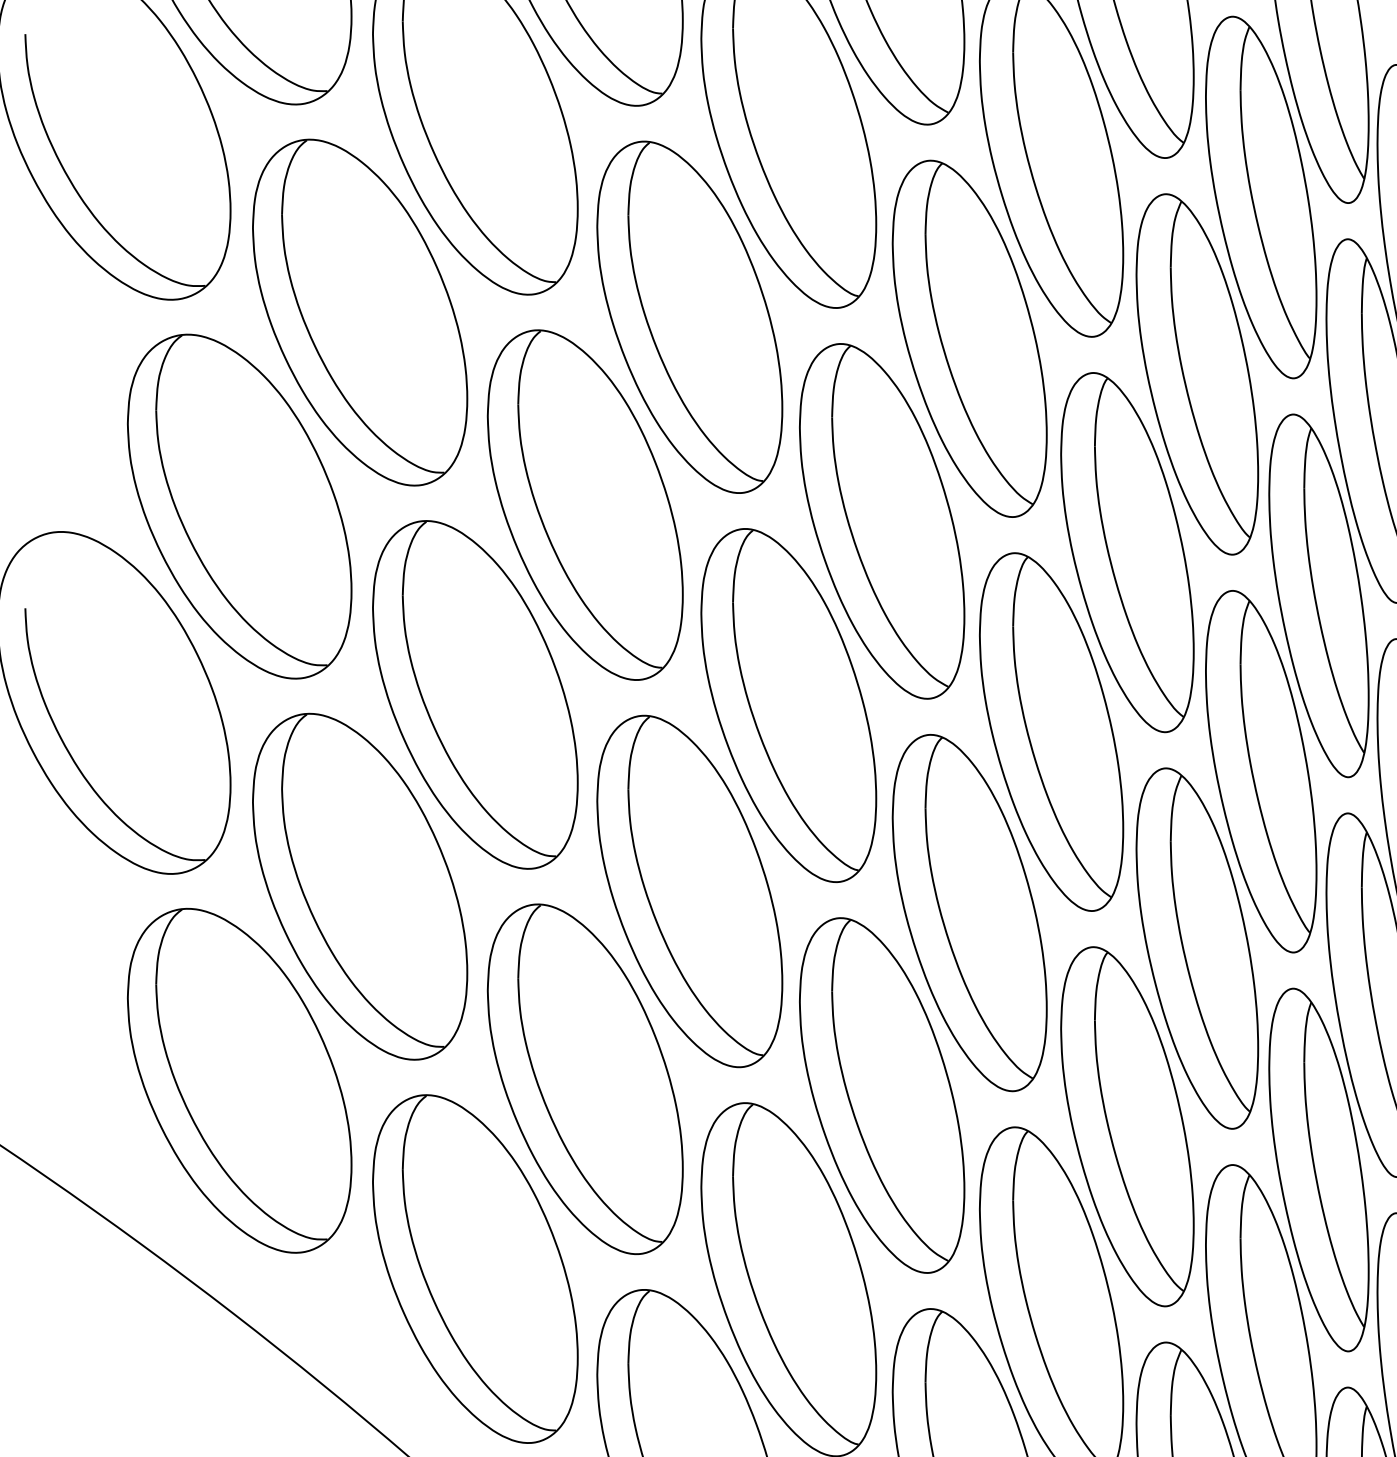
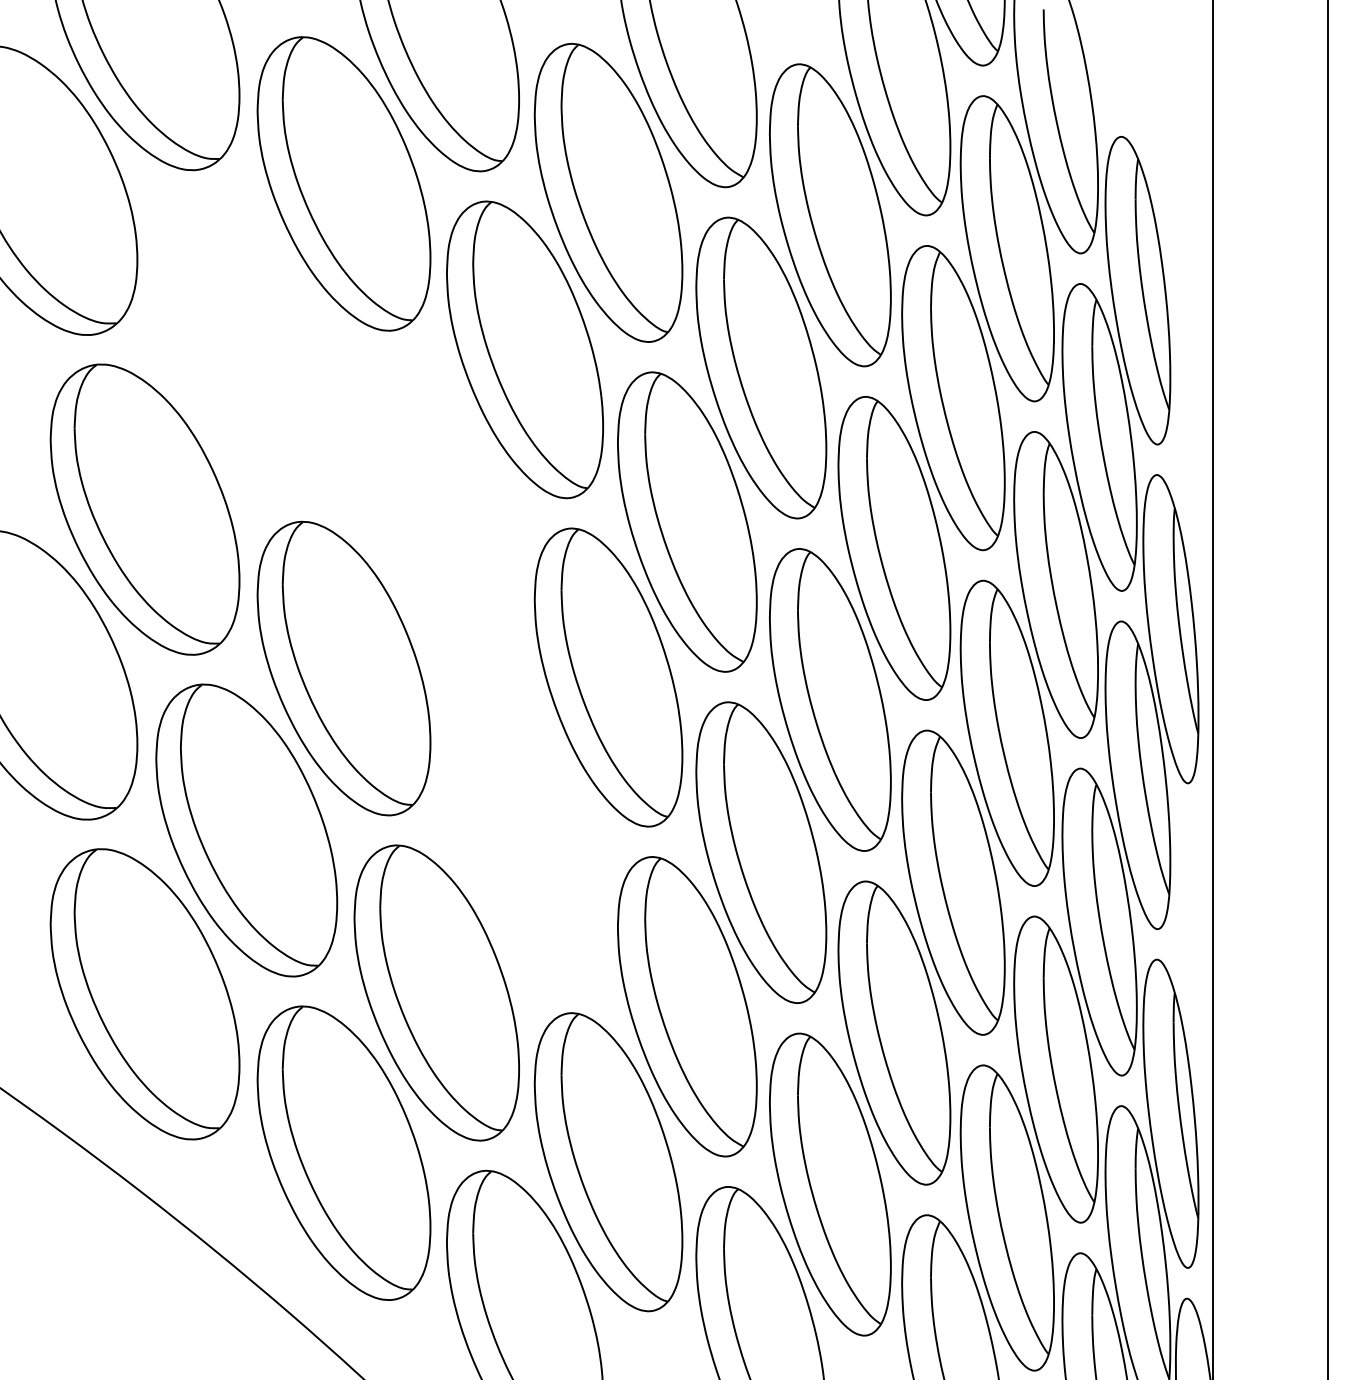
part: (359, 312) -> (246, 345), removed
part: (584, 504) -> (436, 507), removed
part: (689, 891) -> (524, 834), removed

